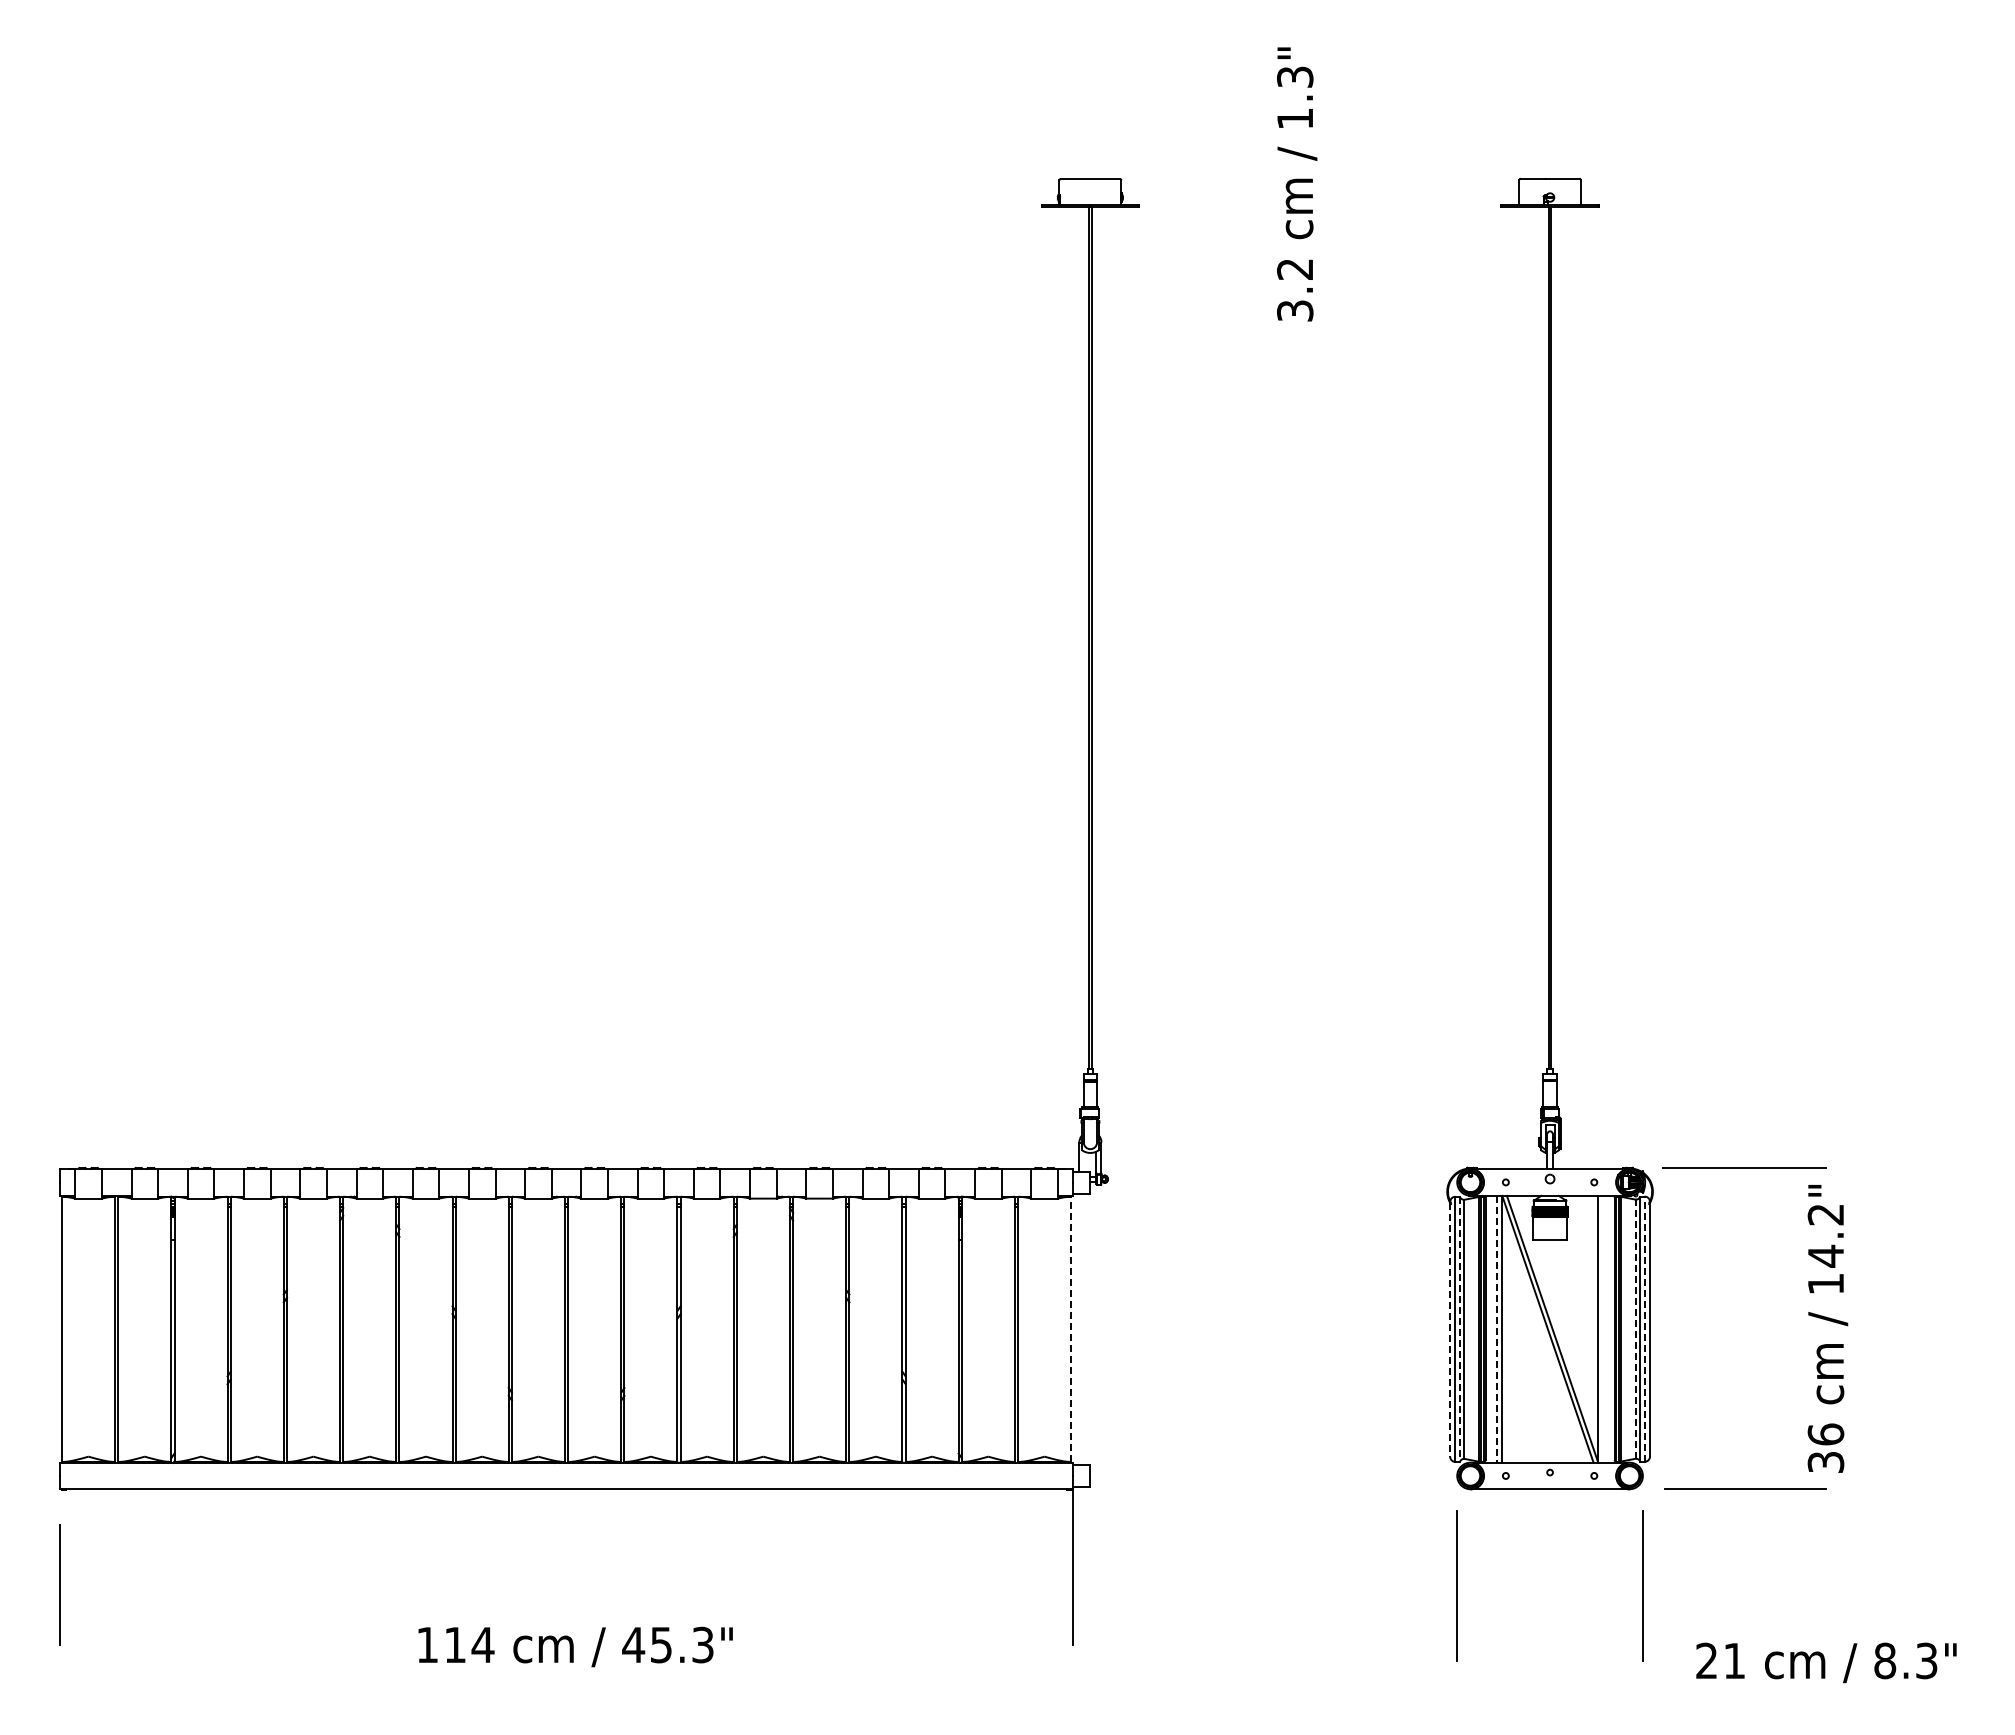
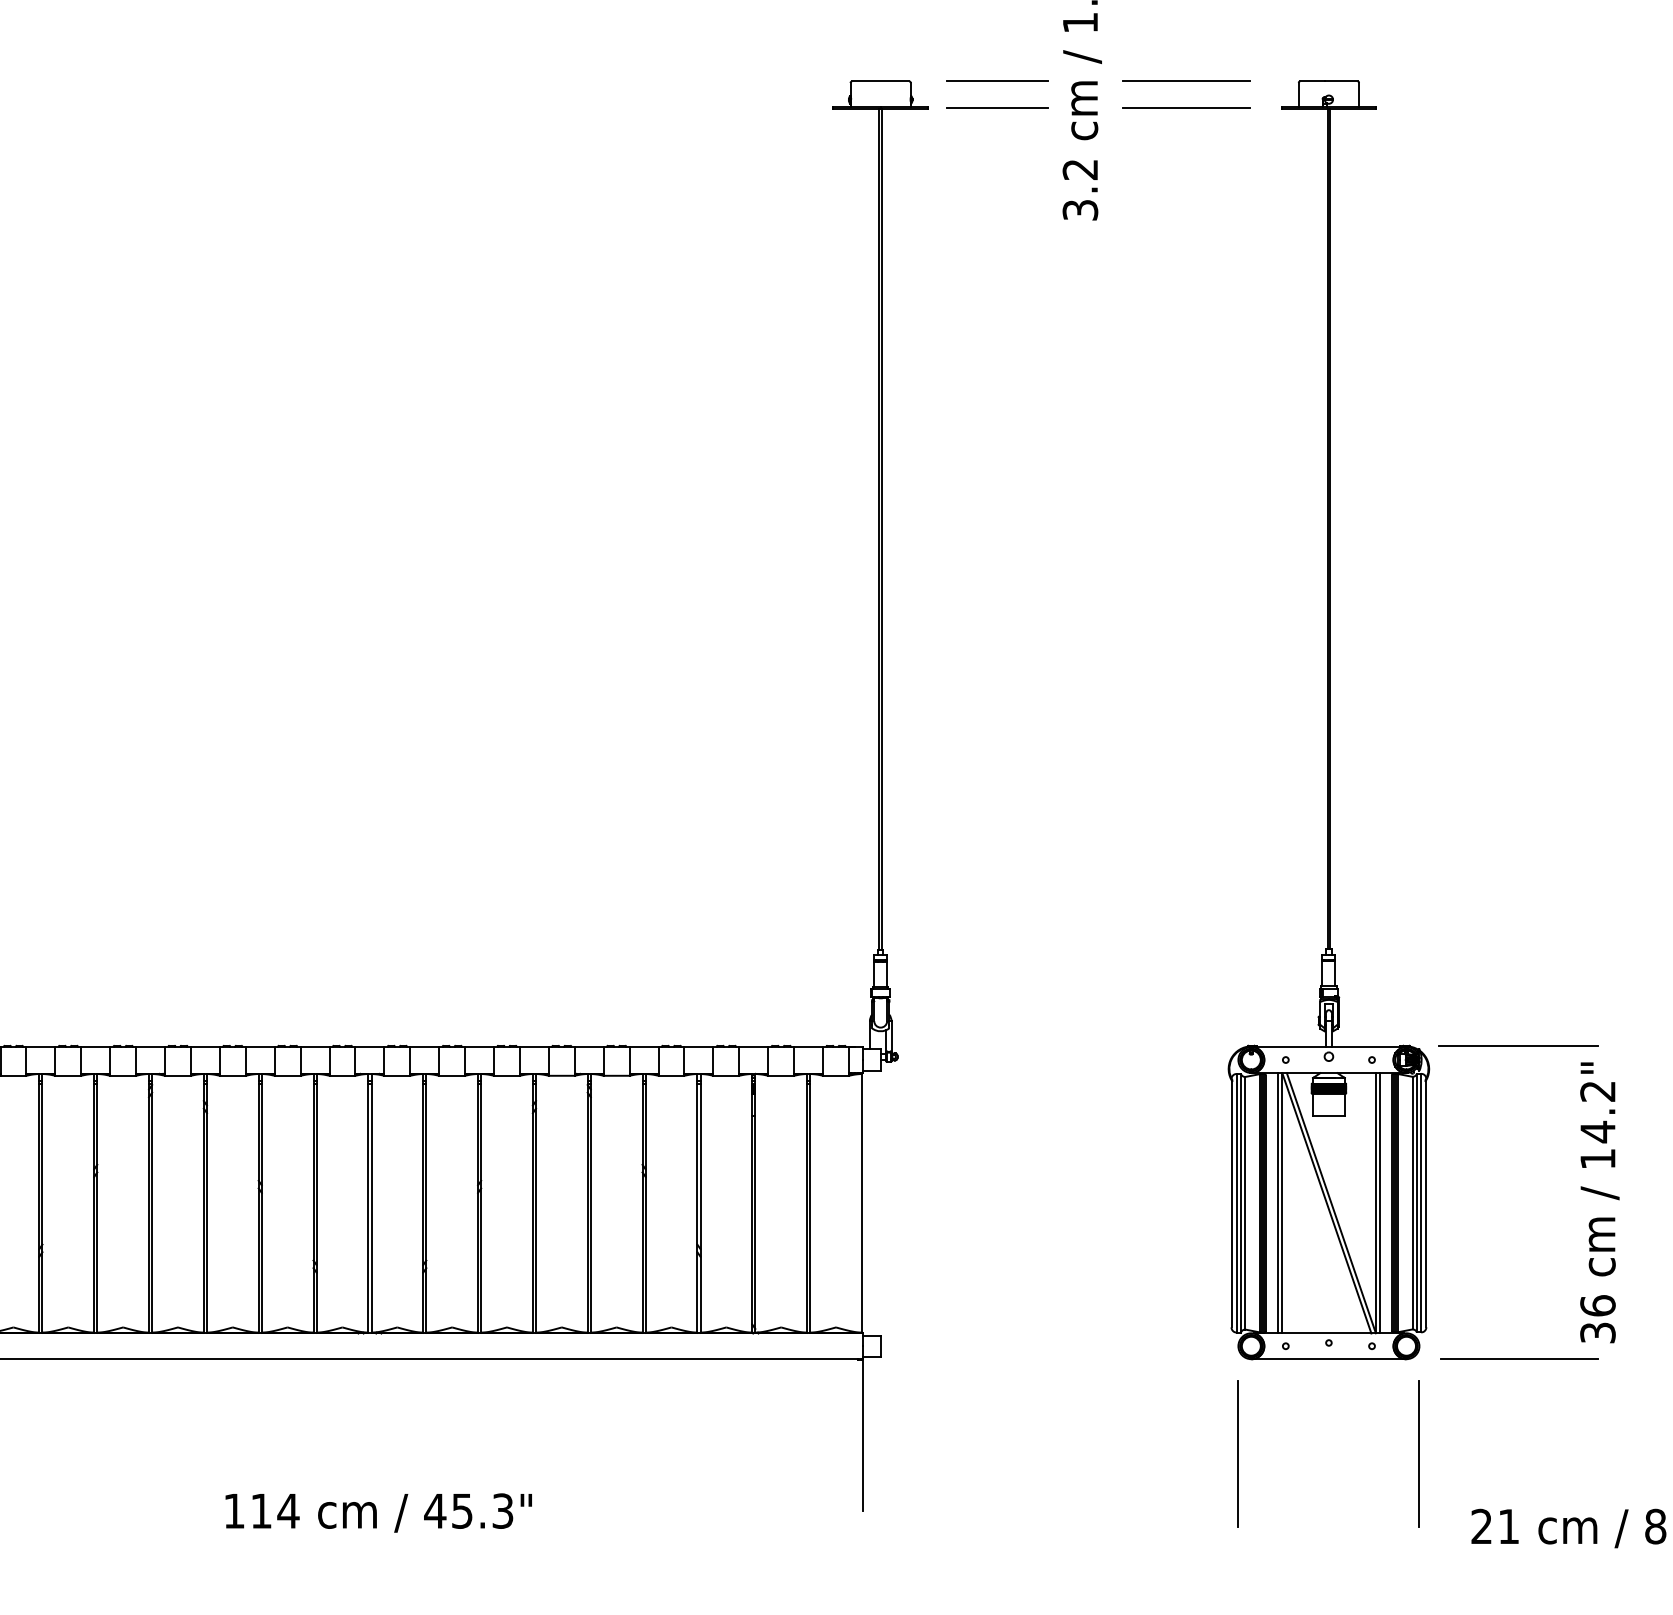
line: (1404, 177) -> (1186, 80), added
line: (1209, 178) -> (996, 81), added
line: (1209, 205) -> (996, 107), added
line: (1403, 206) -> (1186, 108), added
line: (1602, 1328) -> (1380, 1202), added
line: (1071, 1329) -> (862, 1203), dashed -> solid
line: (1450, 1329) -> (1231, 1203), dashed -> solid
line: (1459, 1329) -> (1240, 1203), dashed -> solid
line: (1497, 1329) -> (1277, 1203), dashed -> solid
line: (1635, 1329) -> (1412, 1203), dashed -> solid
line: (1644, 1329) -> (1421, 1203), dashed -> solid

